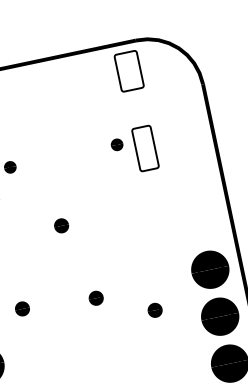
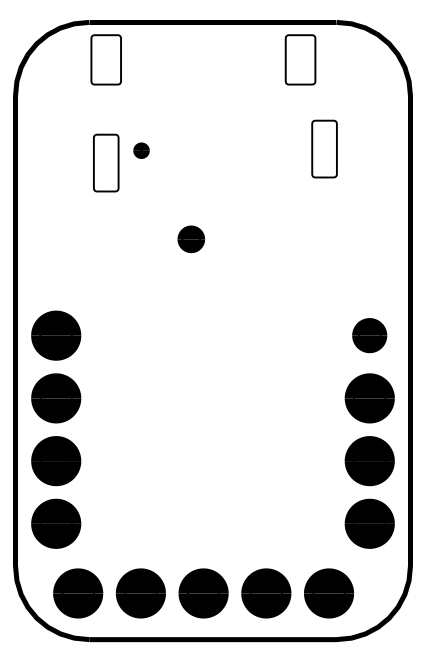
part: (129, 71) -> (300, 59), moved
part: (117, 144) -> (284, 150), removed
part: (145, 148) -> (324, 148), moved
part: (61, 225) -> (191, 239), size x1.4
part: (210, 269) -> (369, 335), size x0.7
part: (95, 298) -> (215, 341), removed
part: (22, 308) -> (118, 334), removed
part: (155, 310) -> (288, 372), removed

